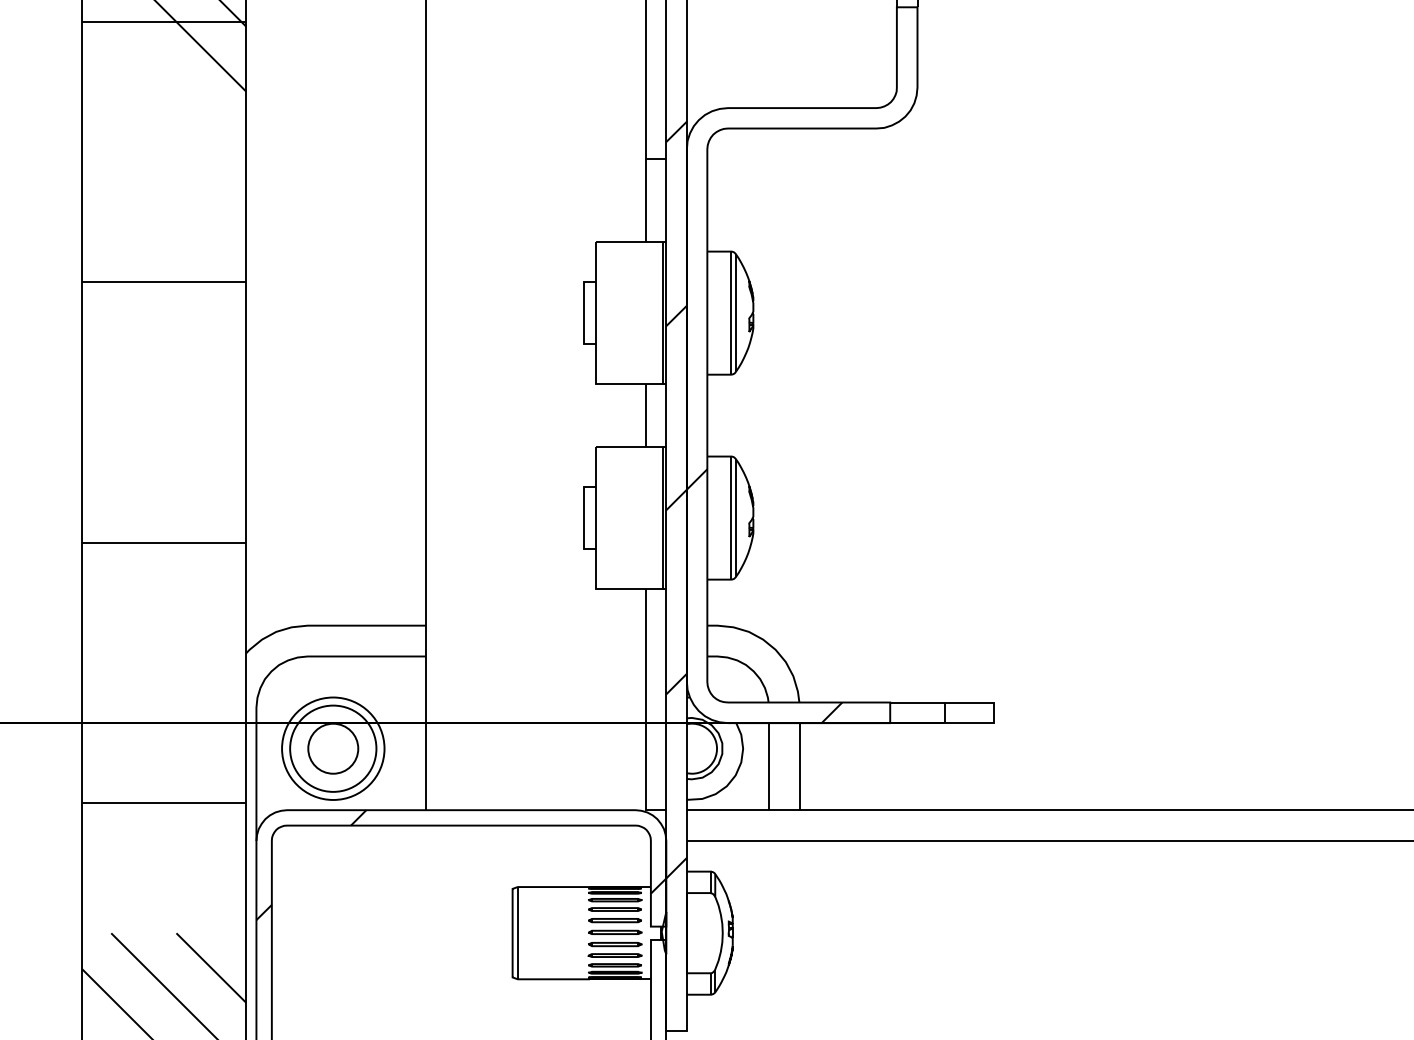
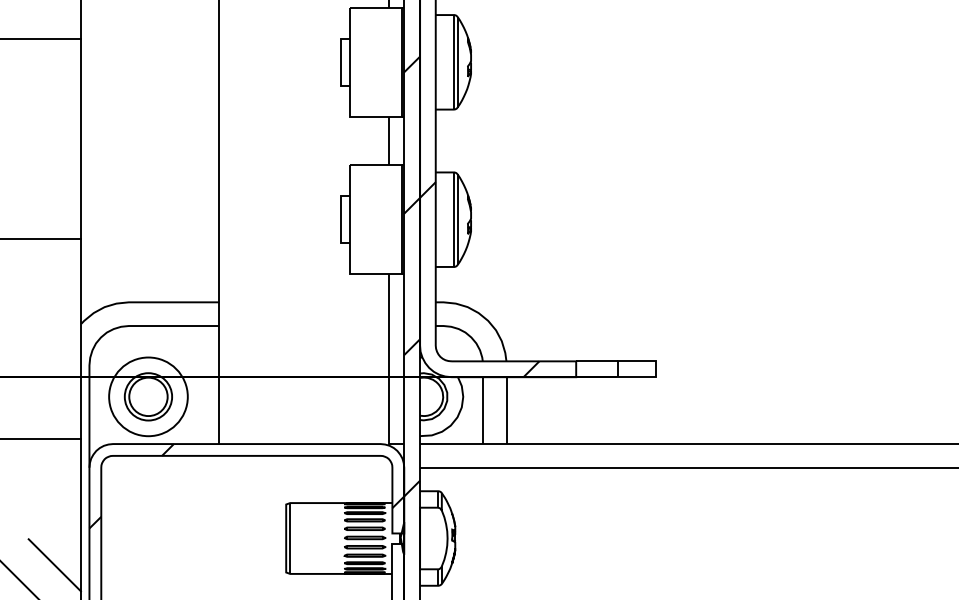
circle: (333, 748) -> (148, 396), size x0.71

